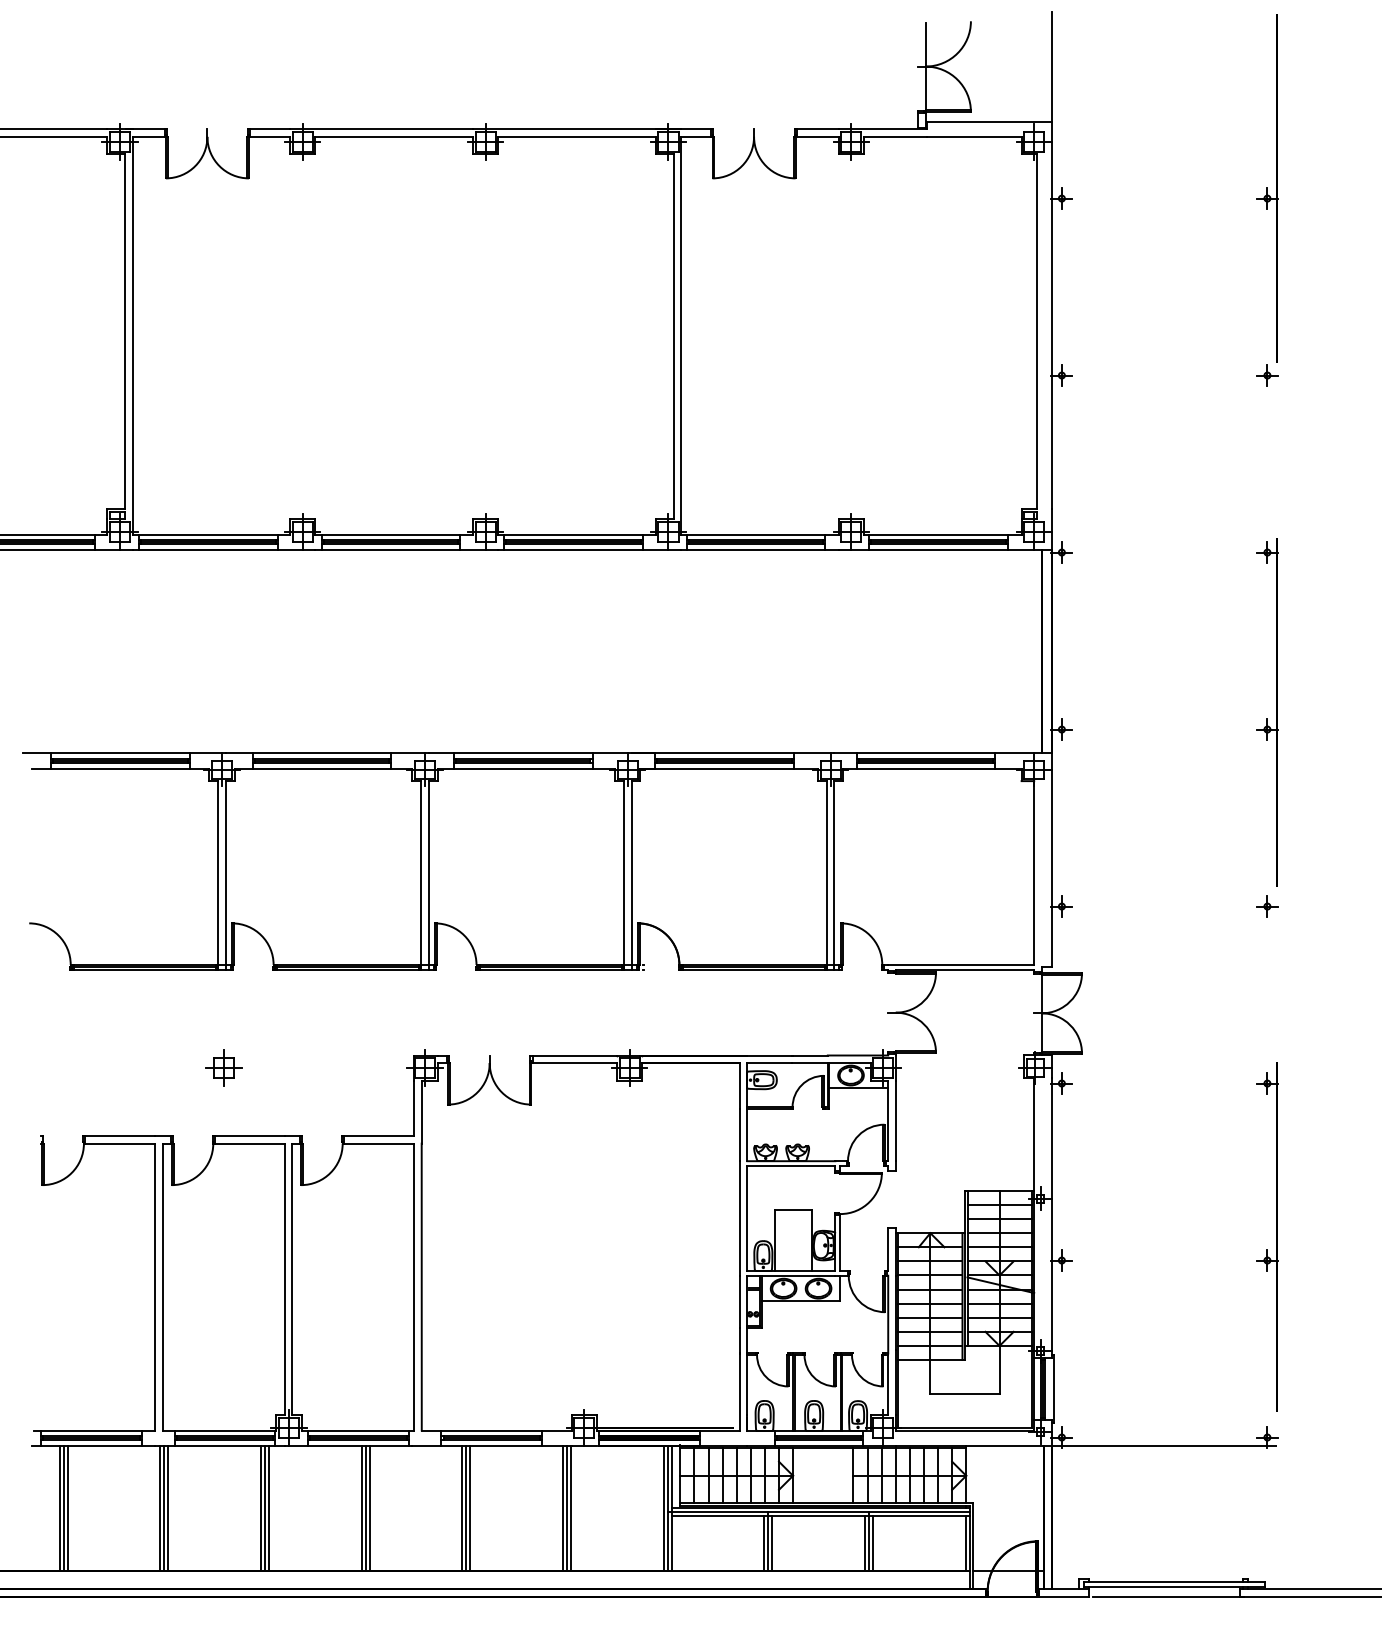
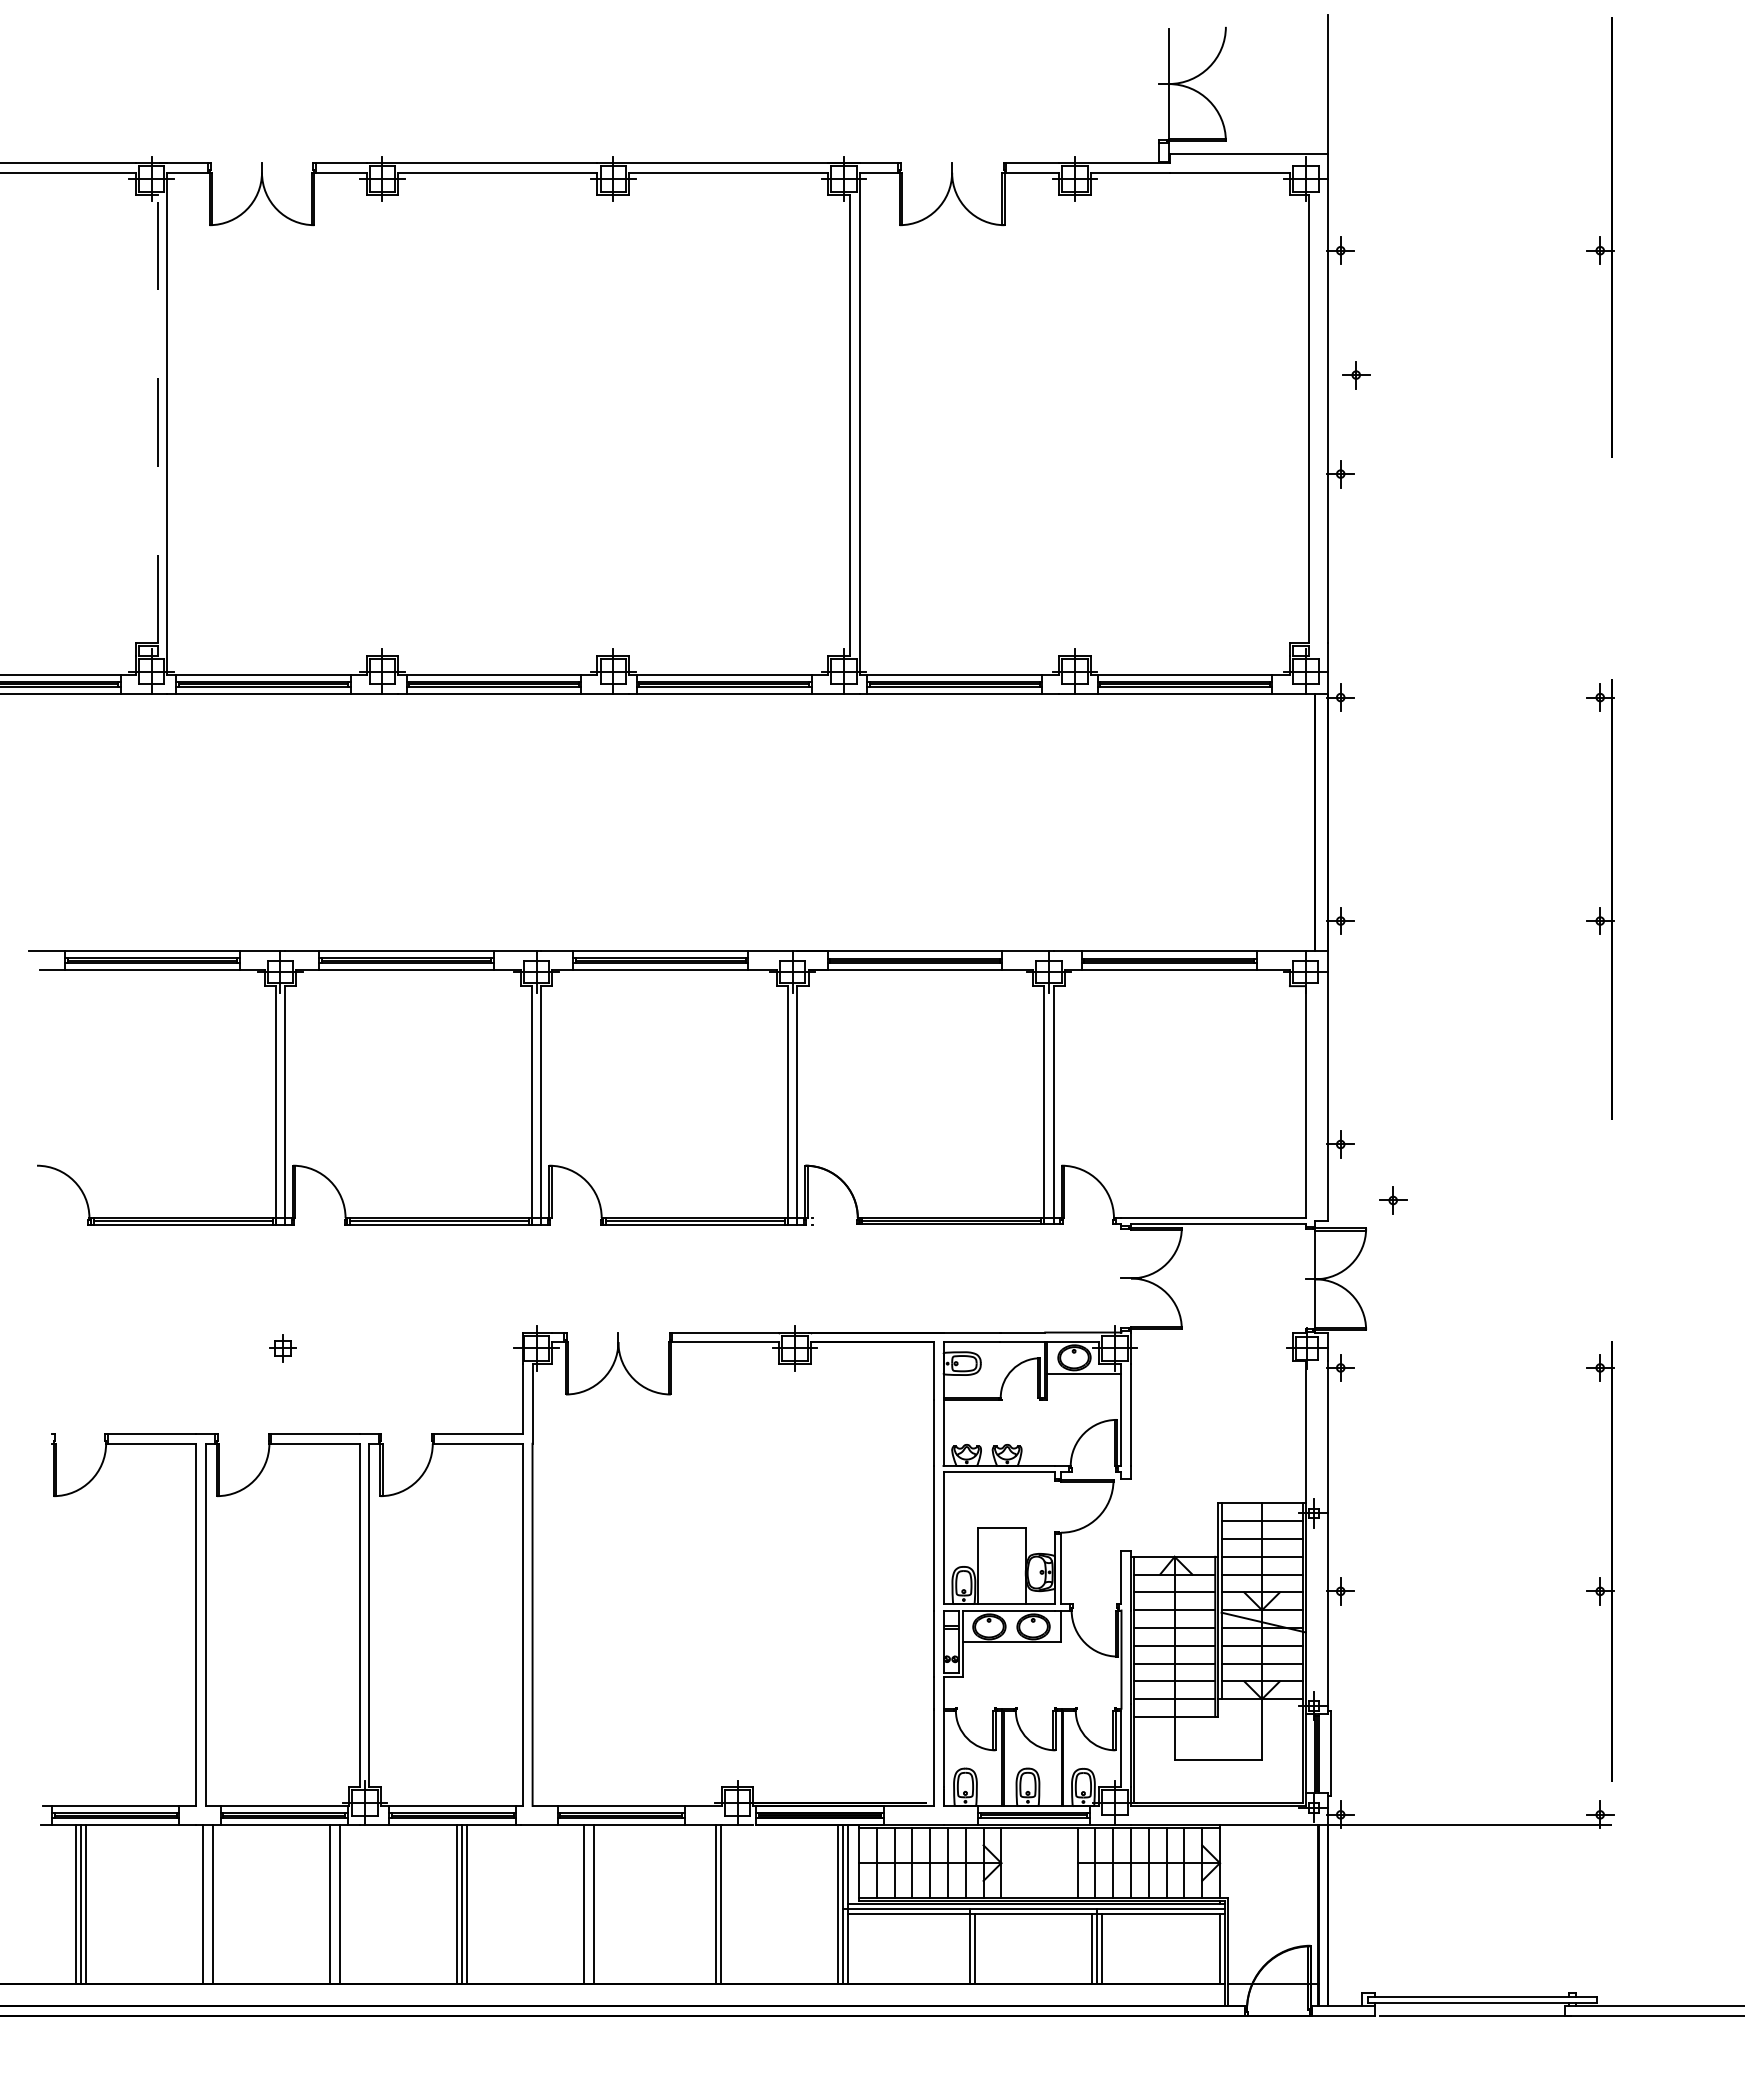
line: (124, 331) -> (157, 418), solid -> dashed
part: (1267, 375) -> (1356, 375), moved
part: (1267, 906) -> (1393, 1200), moved
part: (223, 1068) -> (282, 1348), size x0.6
line: (164, 1508) -> (207, 1904), removed
line: (264, 1508) -> (334, 1904), removed
line: (466, 1508) -> (588, 1904), removed
line: (562, 1508) -> (710, 1904), removed
line: (764, 1543) -> (965, 1948), removed

